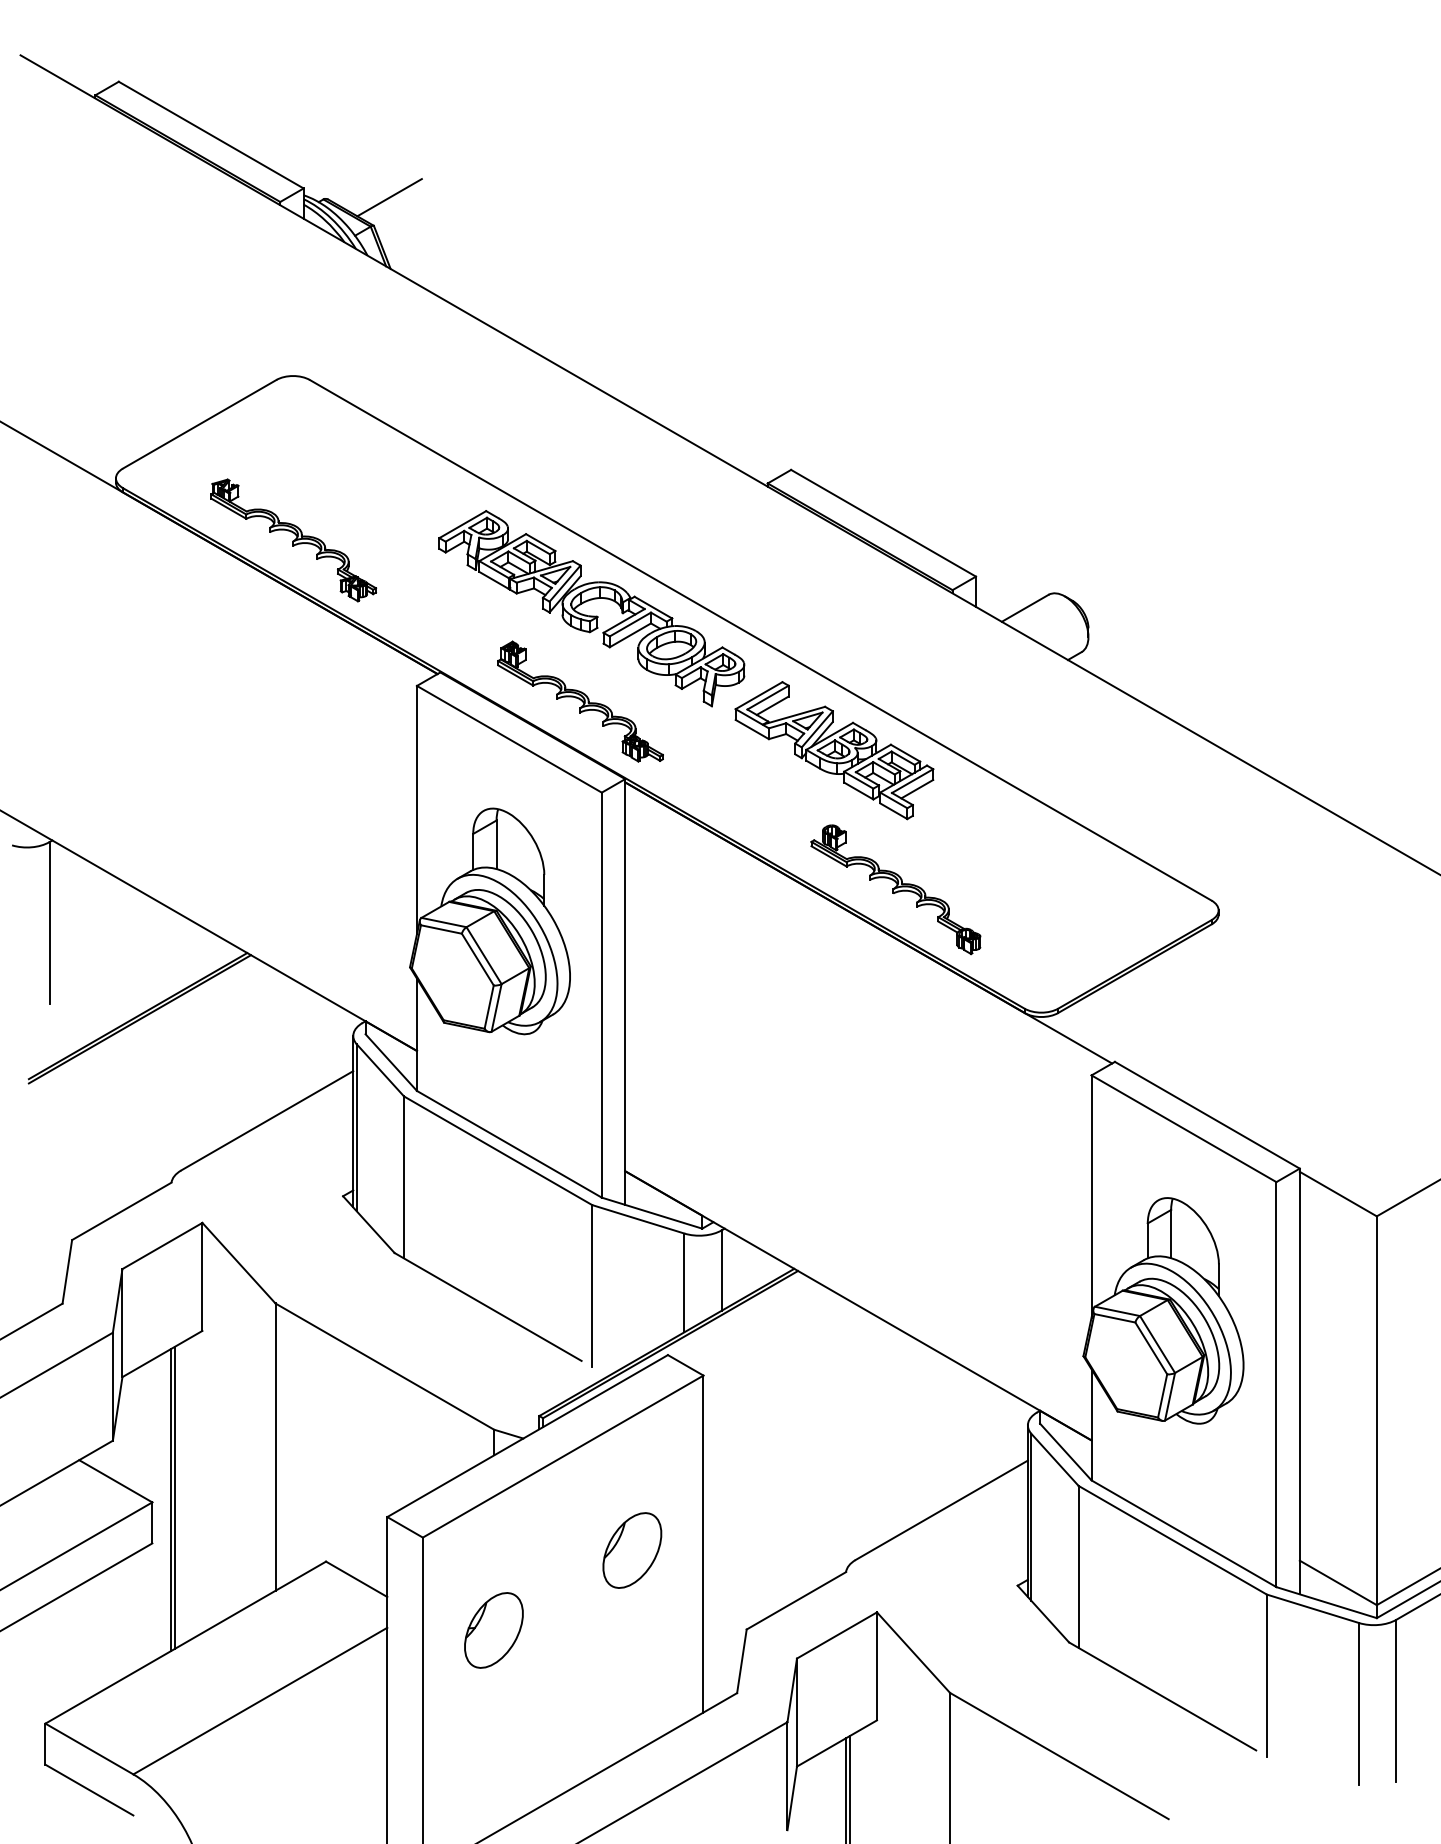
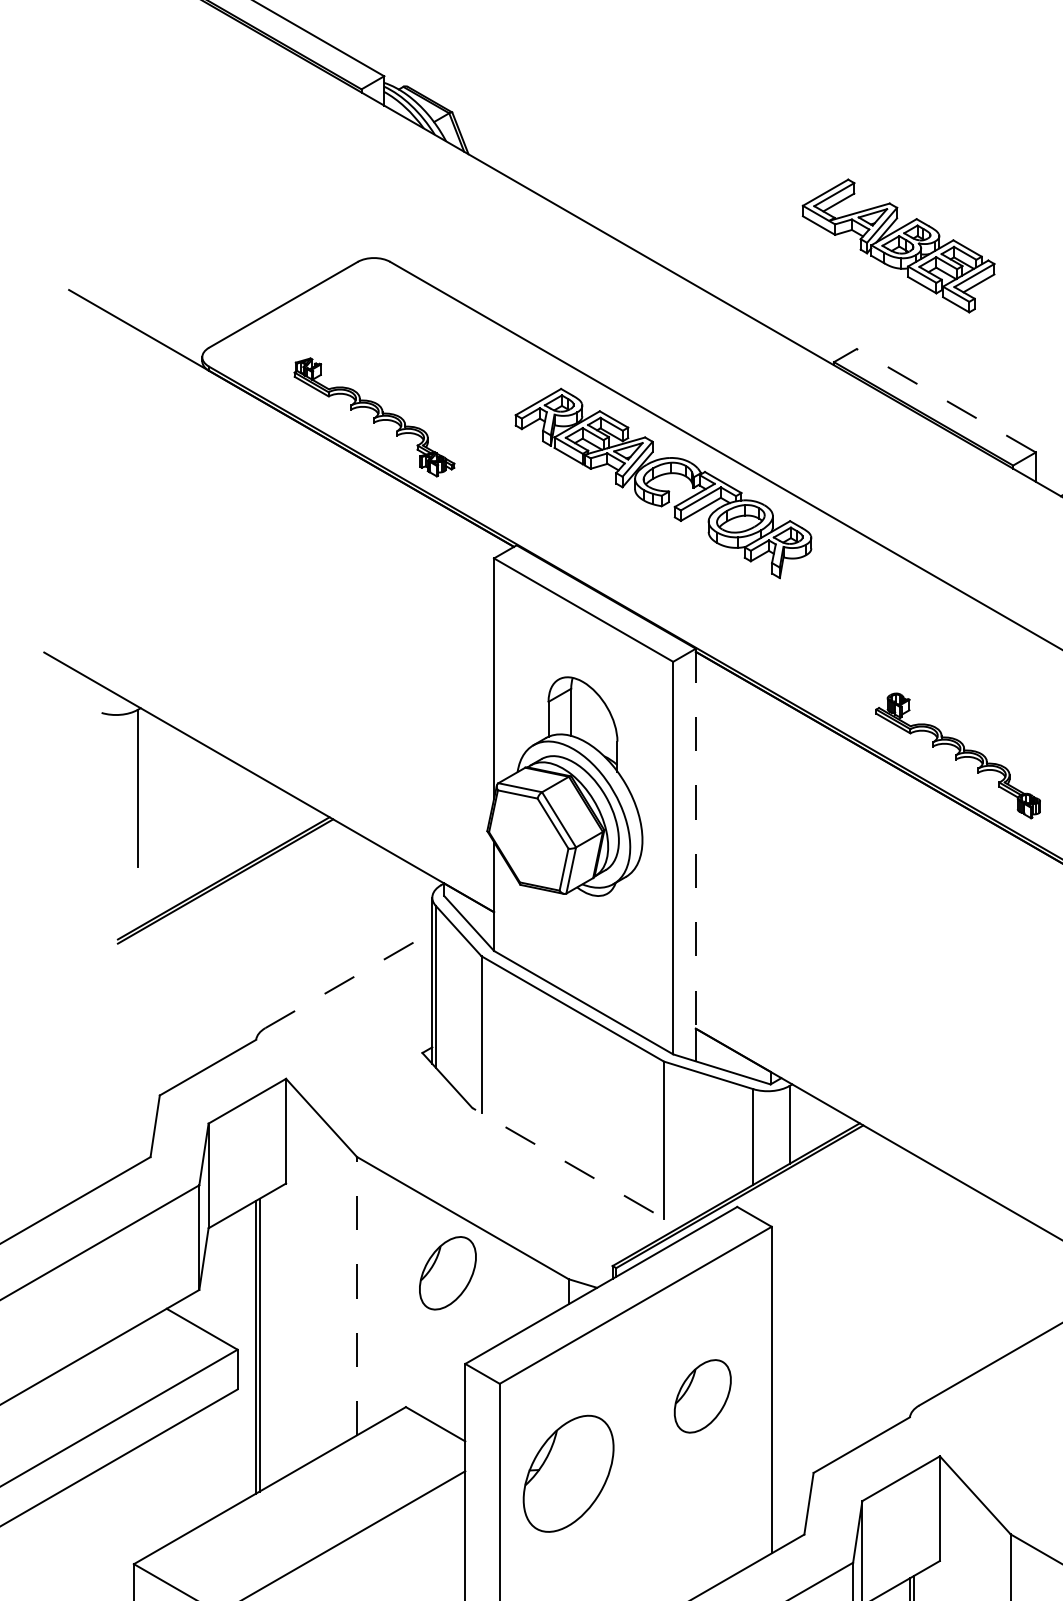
line: (389, 197) -> (467, 85), removed
line: (883, 523) -> (946, 400), solid -> dashed
part: (580, 701) -> (652, 573), removed
part: (834, 750) -> (898, 245), moved
line: (625, 975) -> (696, 839), solid -> dashed
line: (267, 1120) -> (349, 979), solid -> dashed
line: (488, 1306) -> (563, 1159), solid -> dashed
part: (369, 1423) -> (448, 1273), added
line: (275, 1447) -> (356, 1296), solid -> dashed
part: (493, 1630) -> (568, 1473), size x1.6

